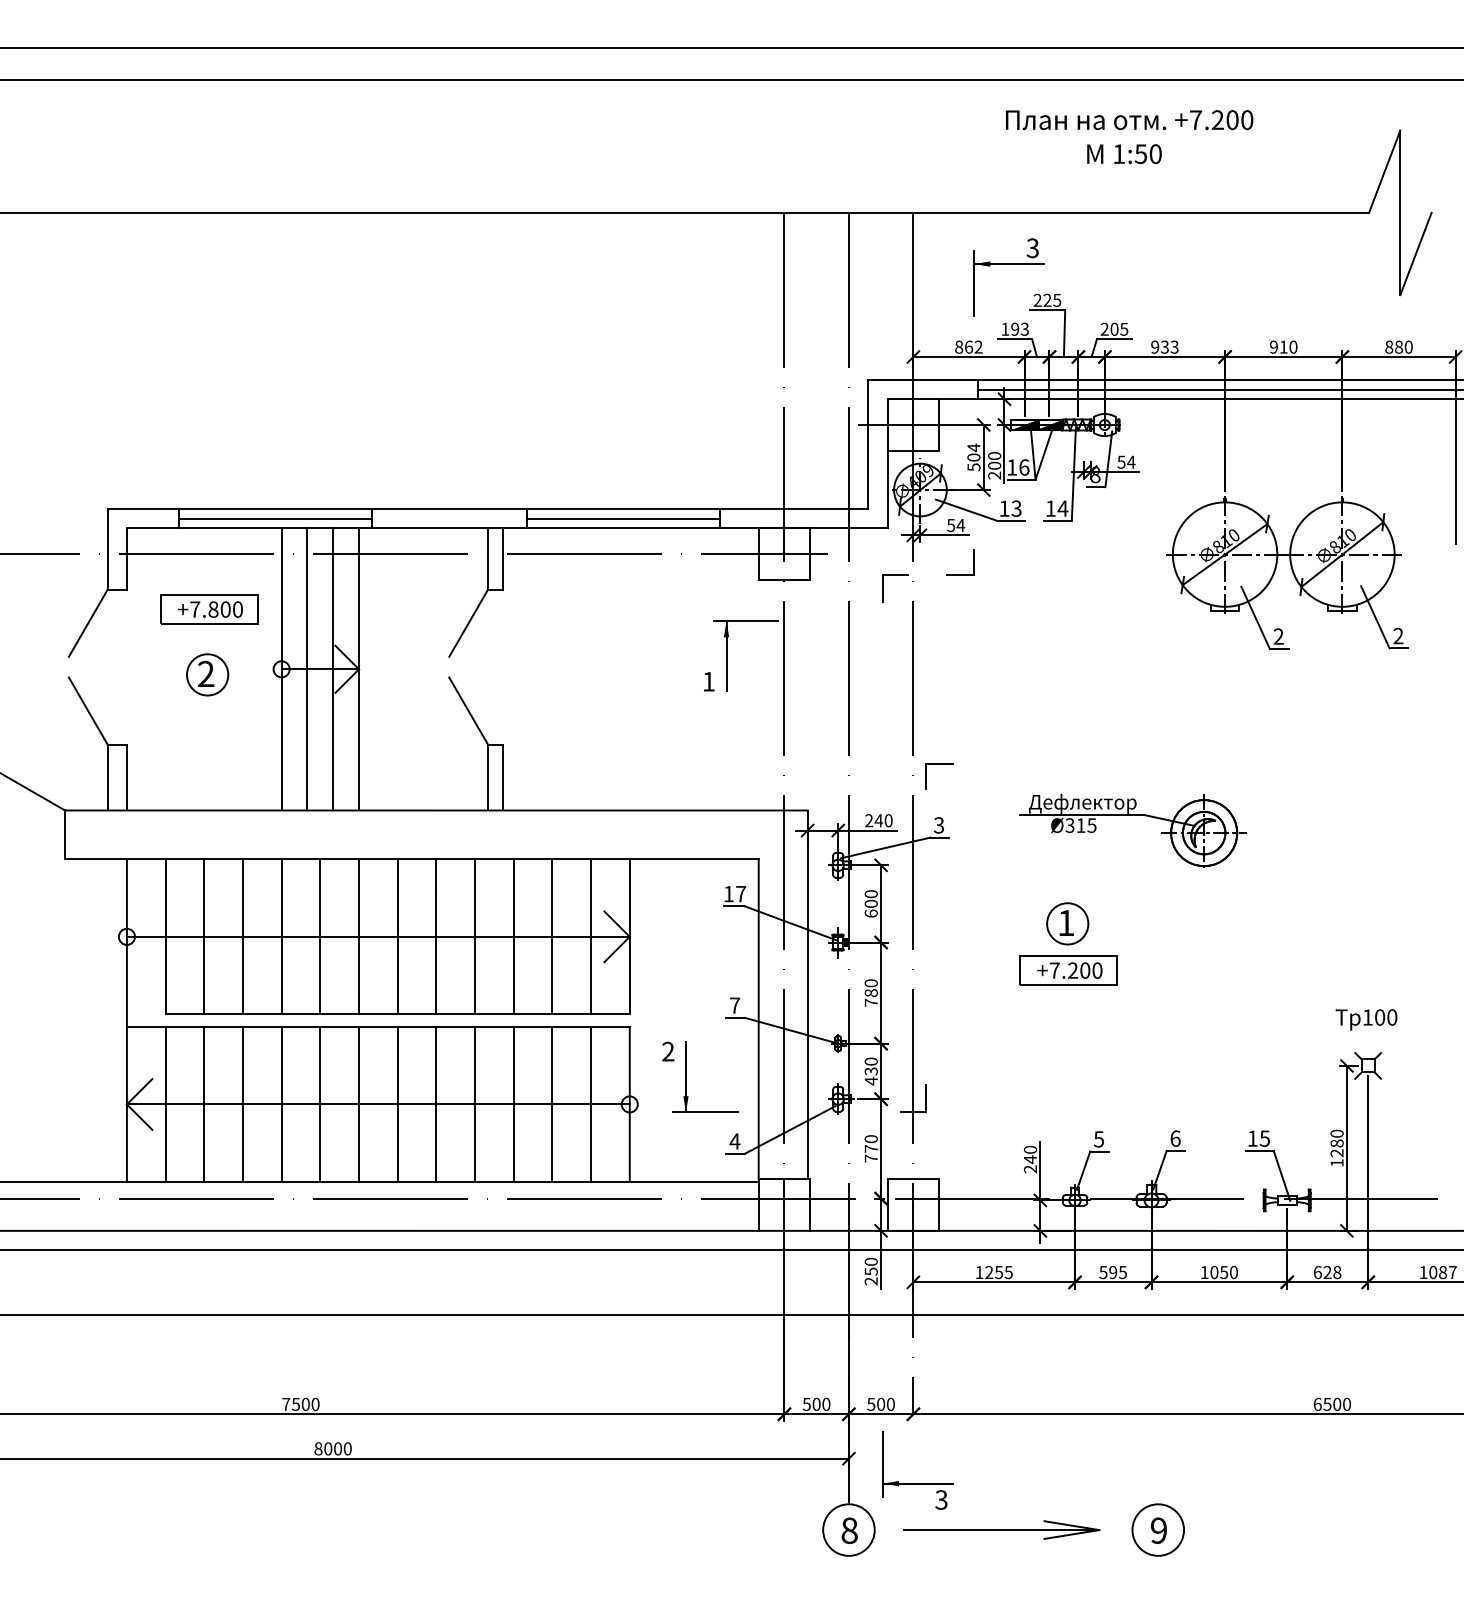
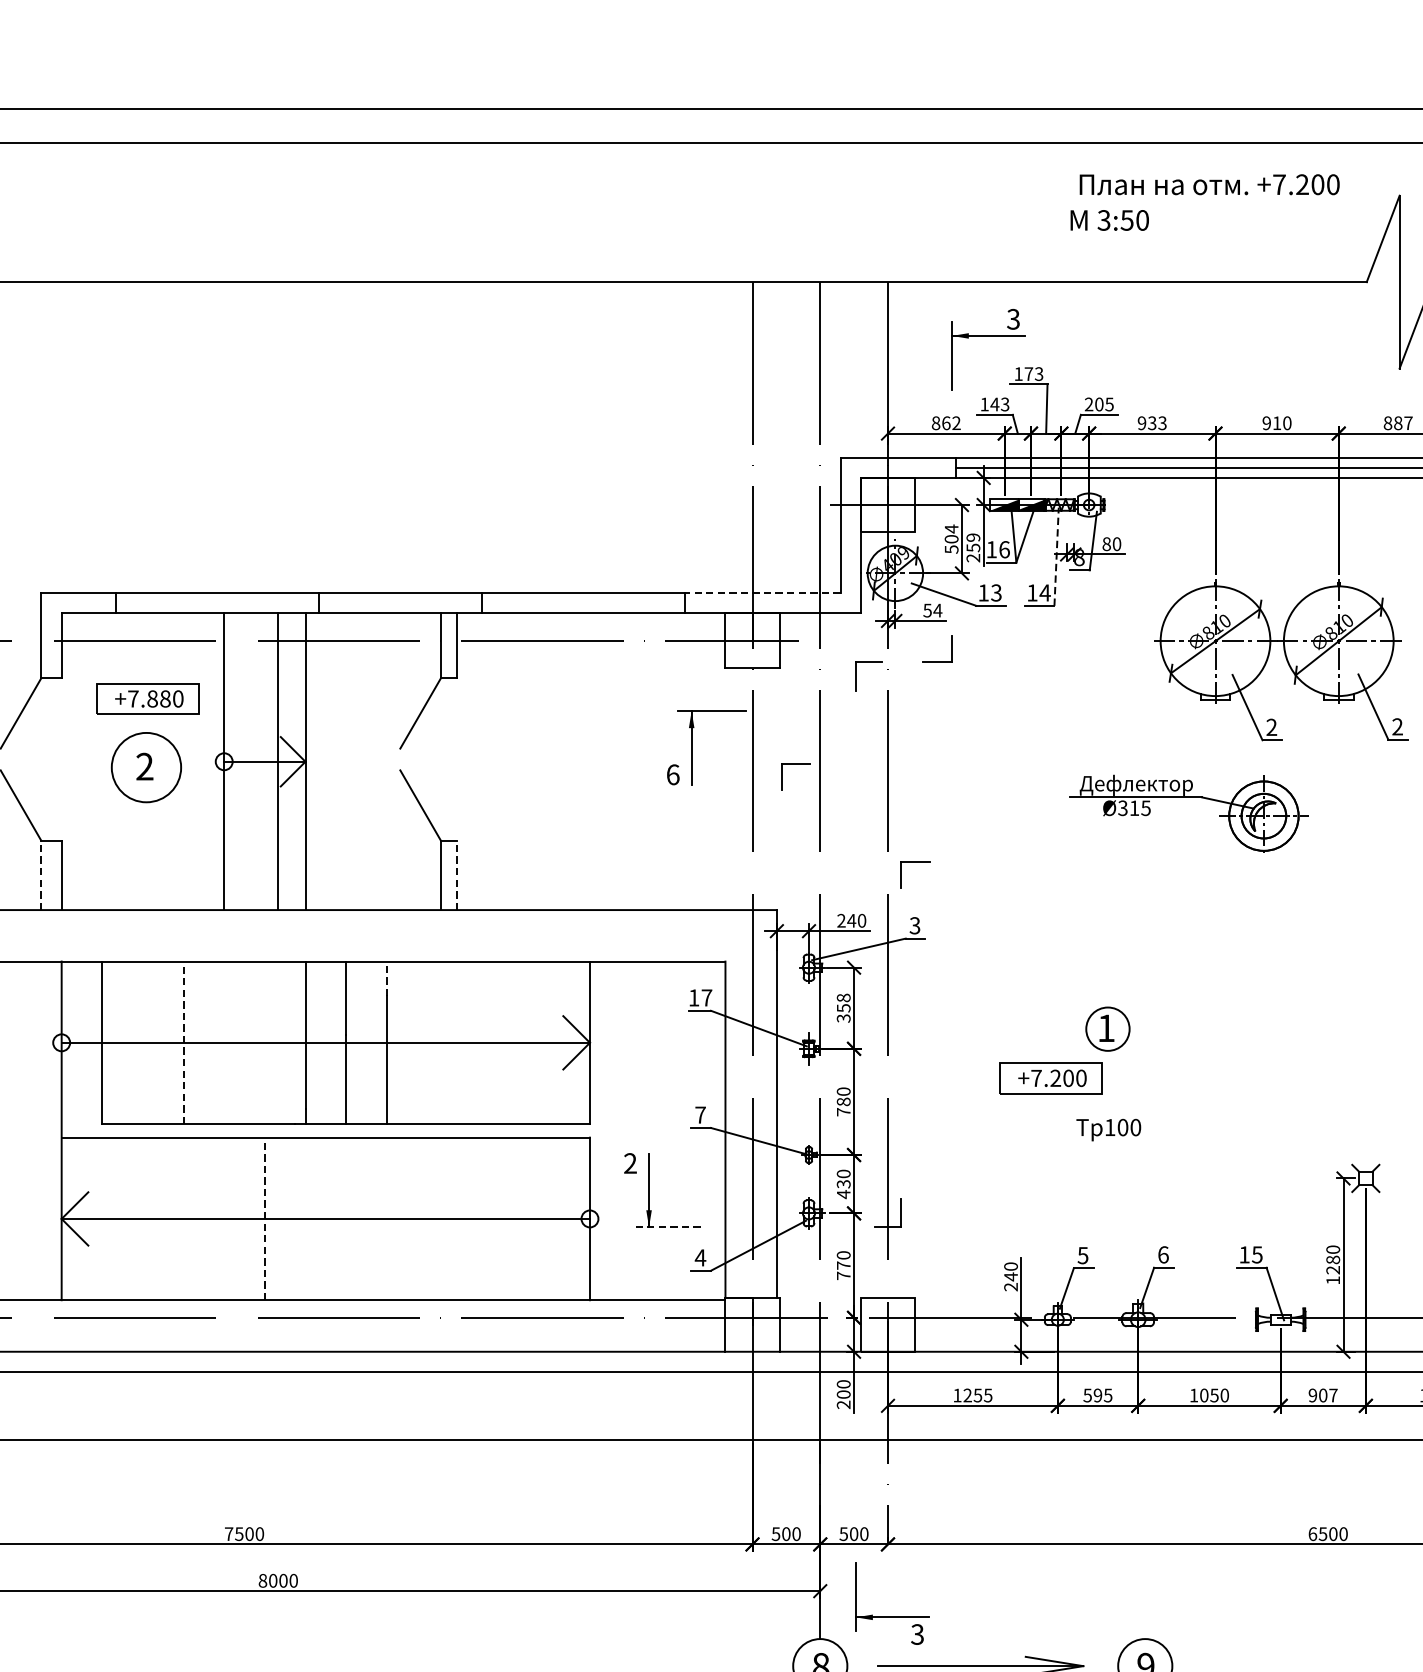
text: (1129, 120) -> (1209, 185), moved
text: (1118, 154) -> (1103, 220), 1:50 -> 3:50
text: (1047, 299) -> (1028, 373), 225 -> 173
text: (1014, 328) -> (994, 403), 193 -> 143
text: (1408, 346) -> (1408, 422), 880 -> 887
text: (994, 460) -> (973, 542), 200 -> 259
text: (1126, 461) -> (1111, 543), 54 -> 80
line: (1073, 474) -> (1056, 557), solid -> dashed
line: (793, 508) -> (762, 592), solid -> dashed
line: (274, 518) -> (216, 603), removed
line: (623, 518) -> (583, 603), removed
text: (225, 609) -> (165, 698), +7.800 -> +7.880
line: (307, 669) -> (251, 761), removed
part: (825, 671) -> (795, 764), added
circle: (207, 674) -> (146, 767), size x1.6
text: (709, 681) -> (673, 774), 1 -> 6
line: (107, 777) -> (41, 875), solid -> dashed
line: (503, 777) -> (457, 875), solid -> dashed
part: (1132, 815) -> (1188, 797), moved
line: (436, 876) -> (386, 979), solid -> dashed
text: (870, 903) -> (842, 1007), 600 -> 358
part: (1067, 923) -> (1107, 1028), moved
line: (204, 936) -> (143, 1042), removed
line: (242, 936) -> (183, 1042), solid -> dashed
line: (281, 936) -> (224, 1042), removed
line: (320, 936) -> (265, 1042), removed
line: (475, 936) -> (427, 1042), removed
line: (513, 936) -> (467, 1042), removed
line: (552, 936) -> (508, 1042), removed
line: (591, 936) -> (549, 1042), removed
text: (1366, 1019) -> (1108, 1129), moved
line: (320, 1103) -> (265, 1217), solid -> dashed
line: (165, 1104) -> (102, 1218), removed
line: (204, 1104) -> (143, 1218), removed
line: (242, 1104) -> (183, 1218), removed
line: (281, 1104) -> (224, 1218), removed
line: (359, 1104) -> (306, 1218), removed
line: (397, 1104) -> (345, 1218), removed
line: (436, 1104) -> (386, 1218), removed
line: (475, 1104) -> (427, 1218), removed
line: (513, 1104) -> (467, 1218), removed
line: (552, 1104) -> (508, 1218), removed
line: (591, 1104) -> (549, 1218), removed
line: (705, 1112) -> (669, 1227), solid -> dashed
text: (870, 1271) -> (842, 1394), 250 -> 200
text: (1327, 1272) -> (1323, 1395), 628 -> 907

